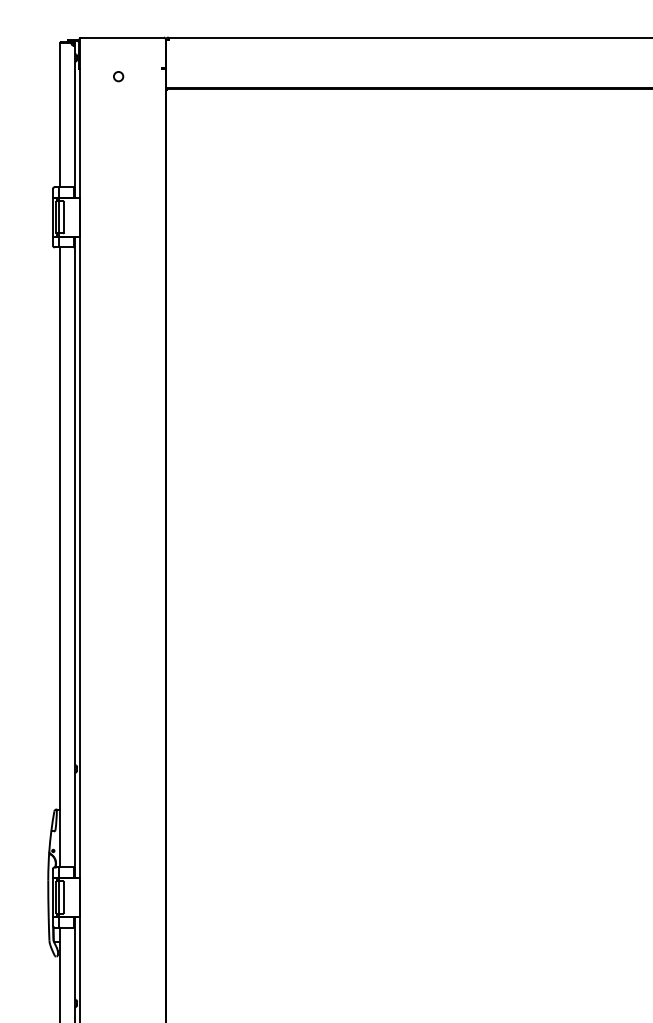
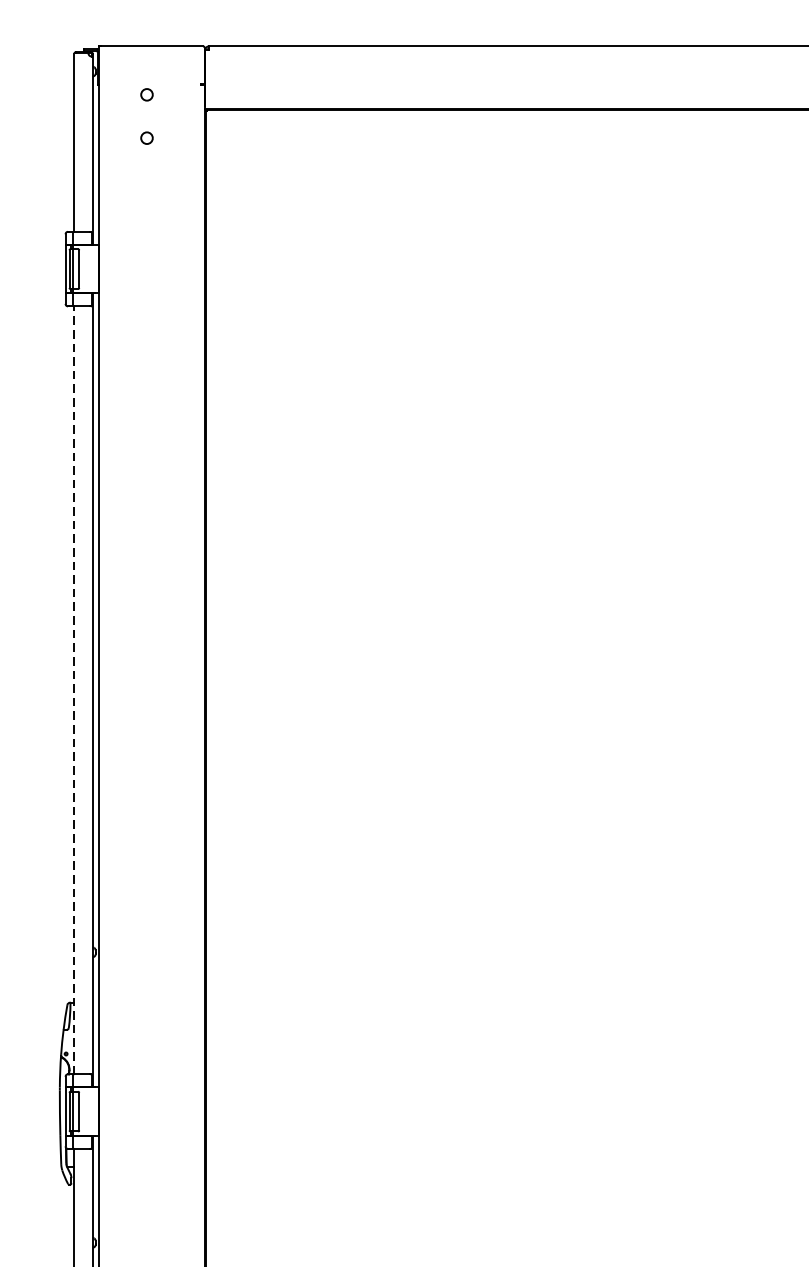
circle: (118, 111) -> (146, 138), added
line: (59, 557) -> (73, 690), solid -> dashed

